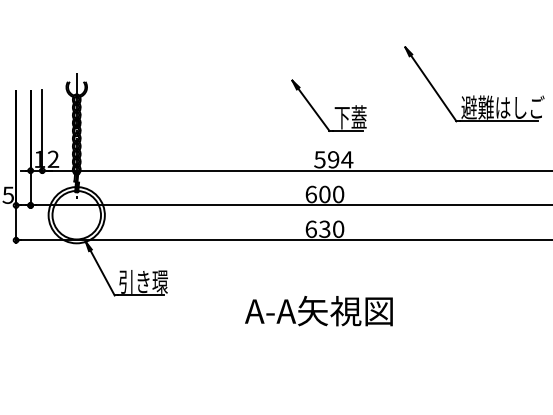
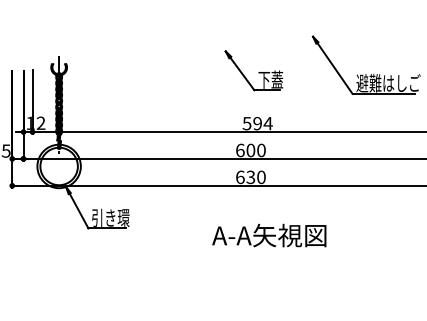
part: (328, 105) -> (253, 70), moved
text: (319, 311) -> (269, 235), moved

